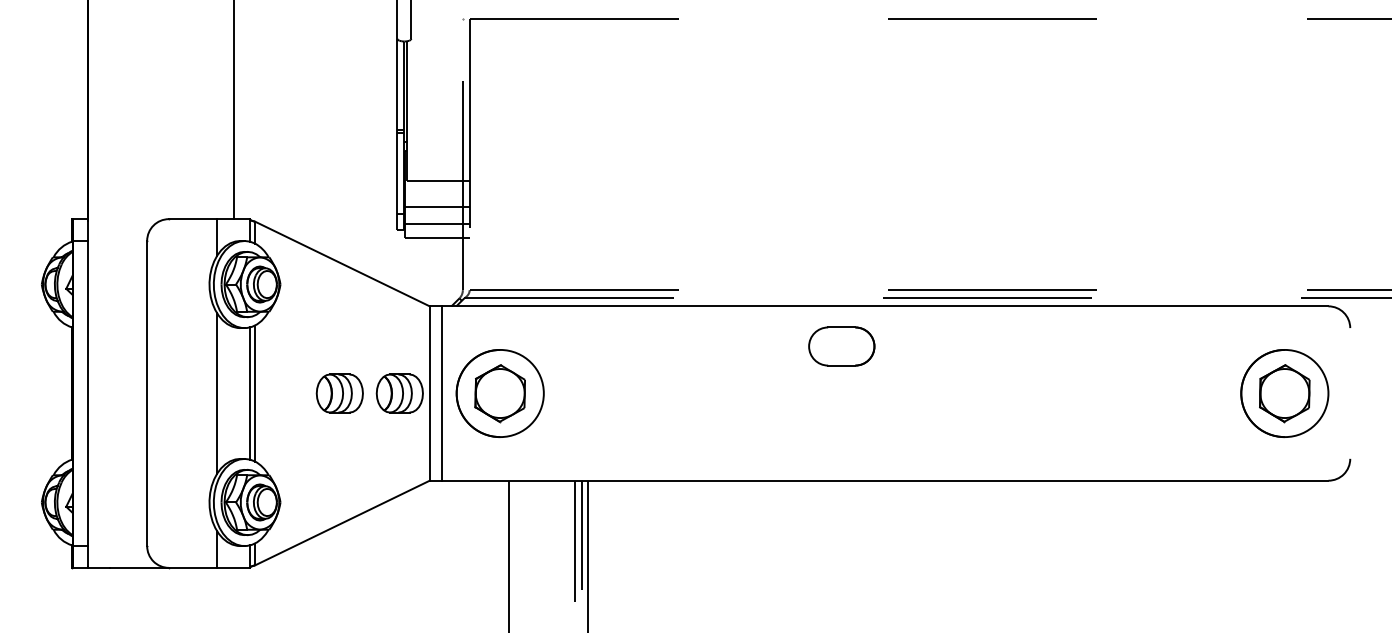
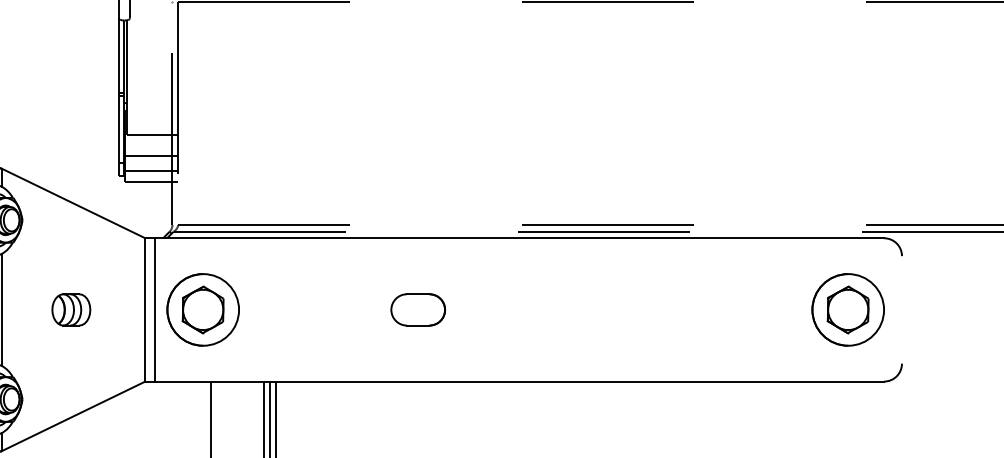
part: (841, 346) -> (417, 309), moved
part: (399, 393) -> (120, 309), removed

